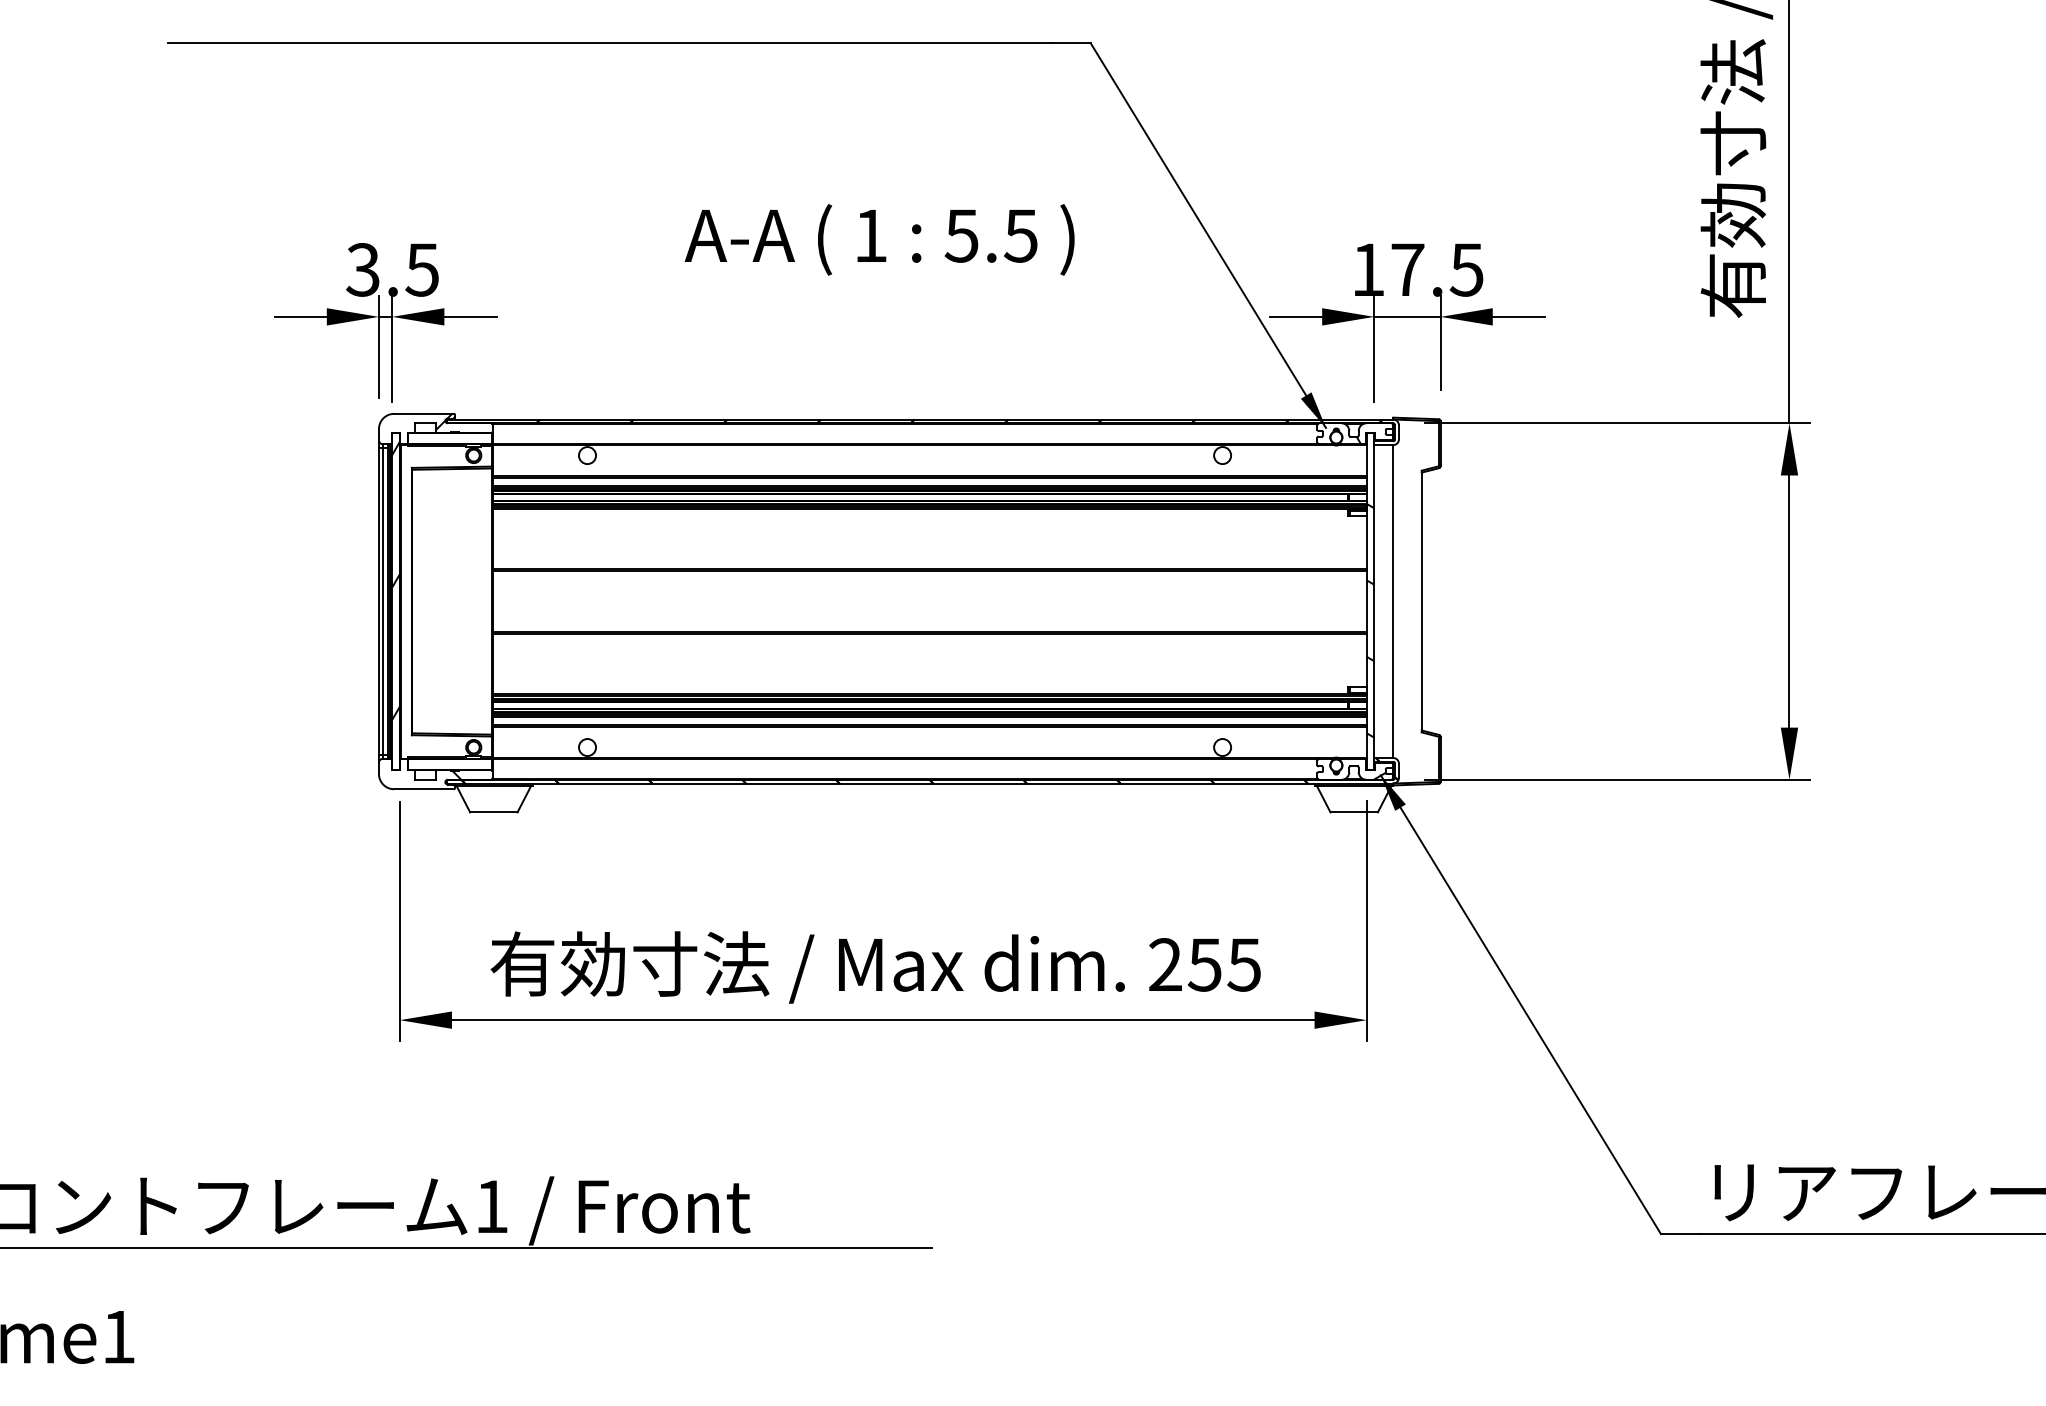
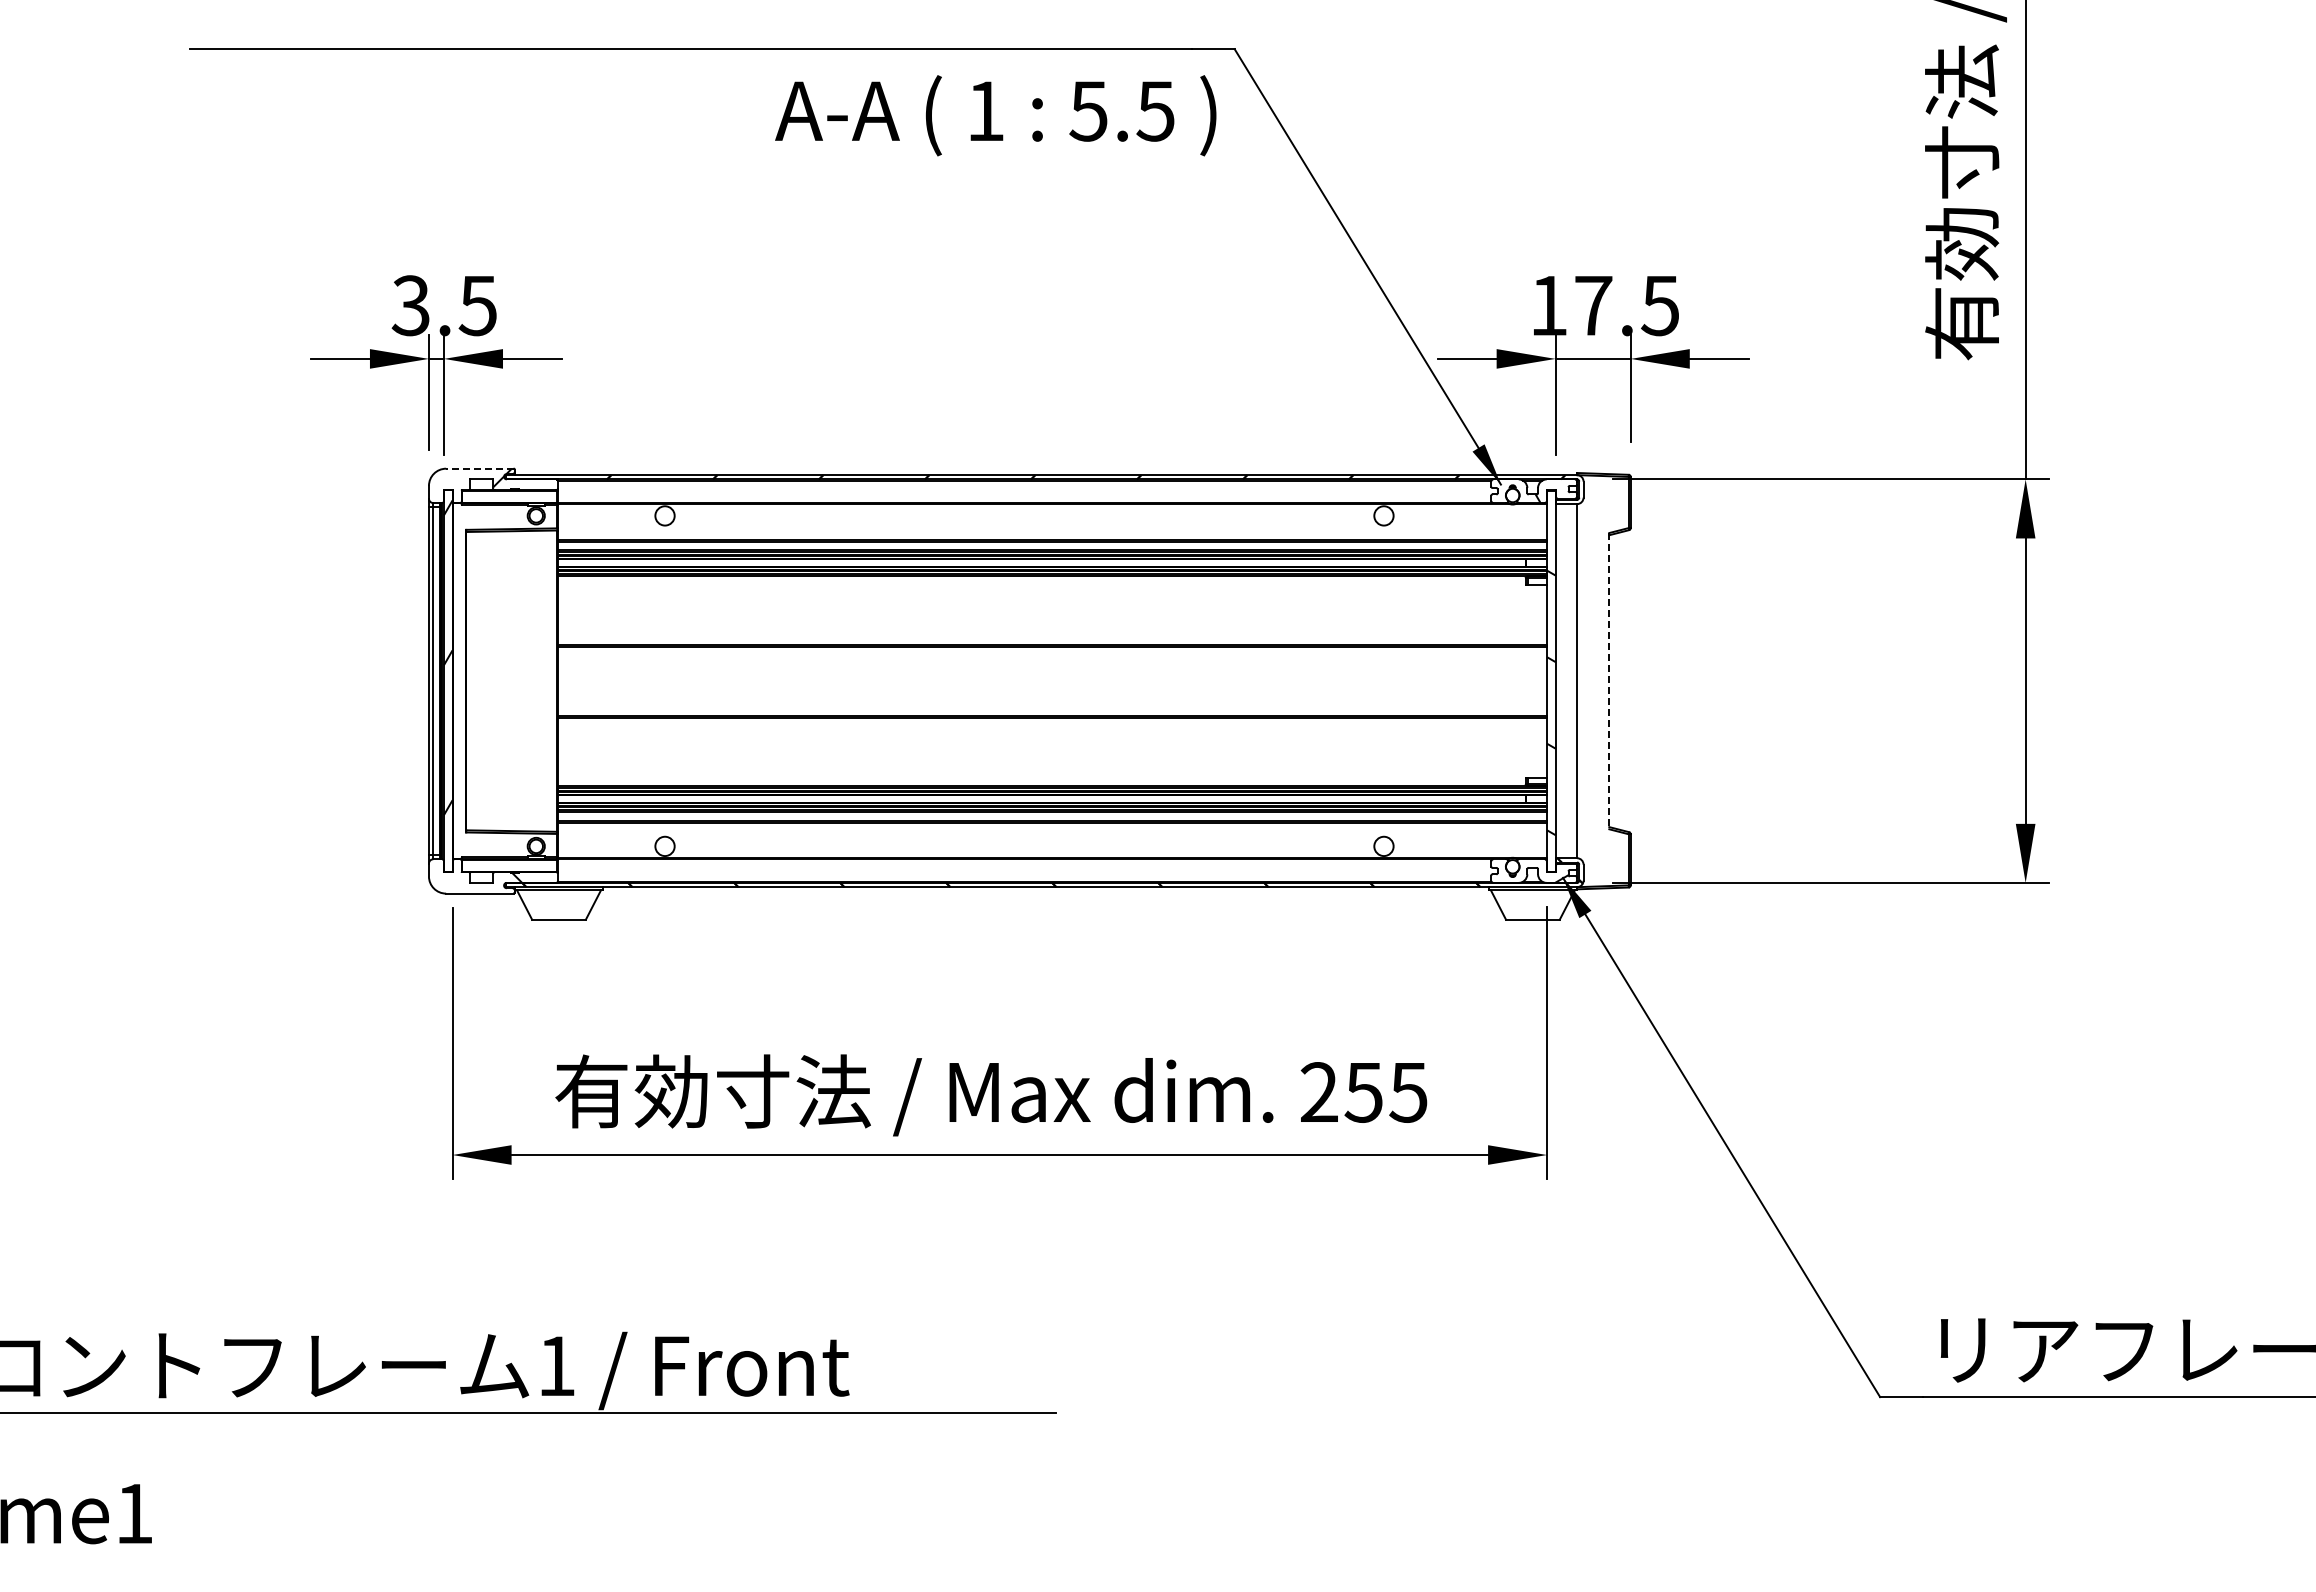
text: (879, 239) -> (995, 115), moved
line: (423, 413) -> (479, 468), solid -> dashed
line: (1421, 601) -> (1609, 681), solid -> dashed

